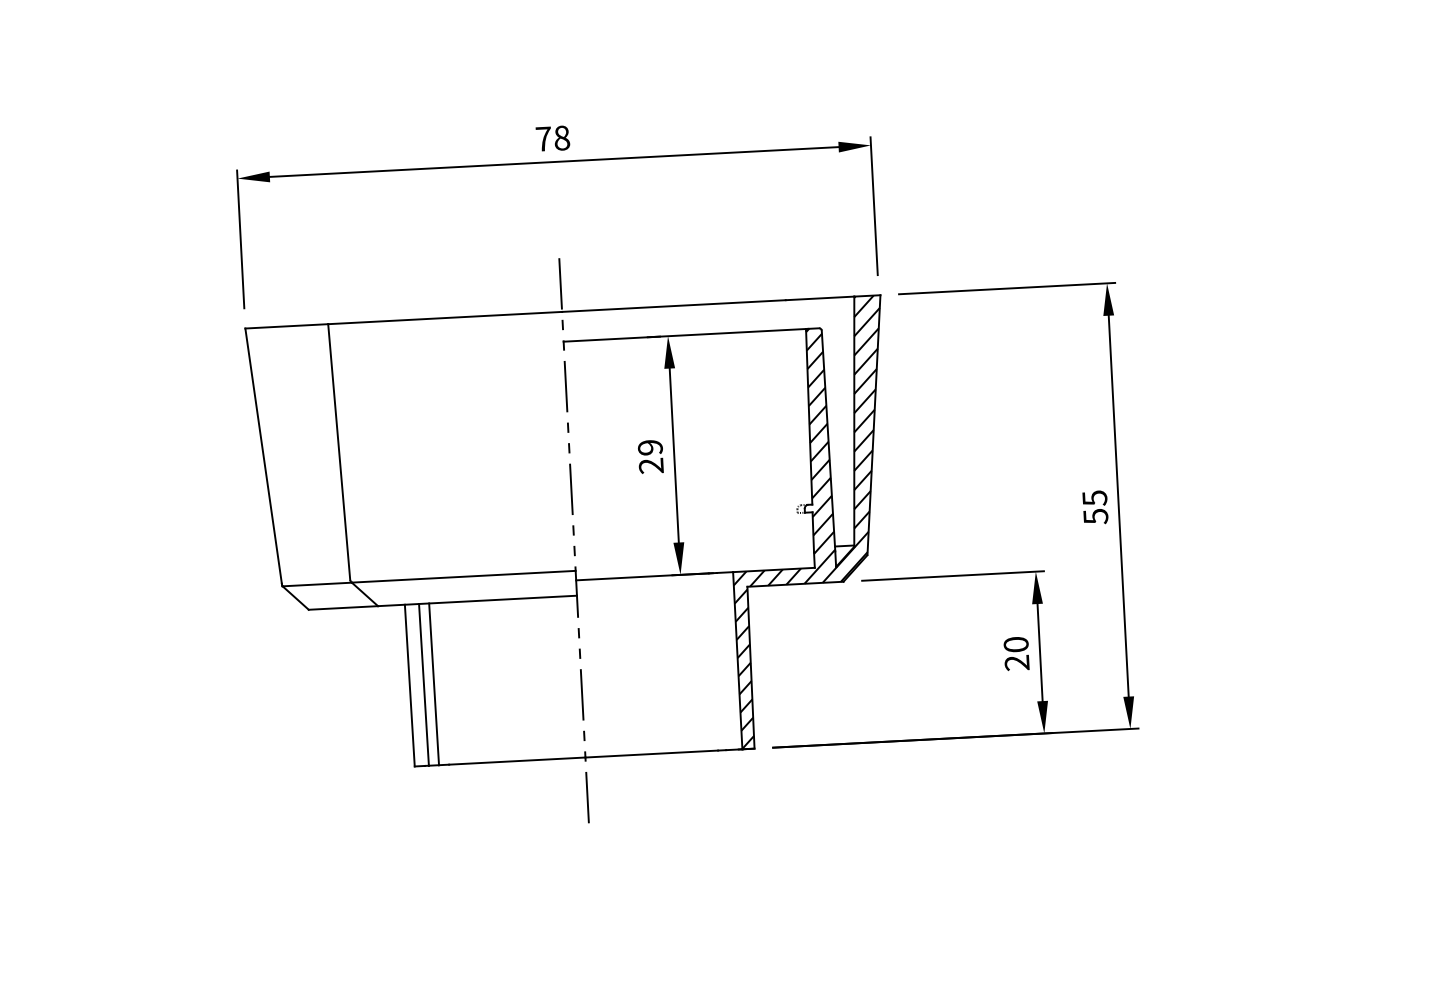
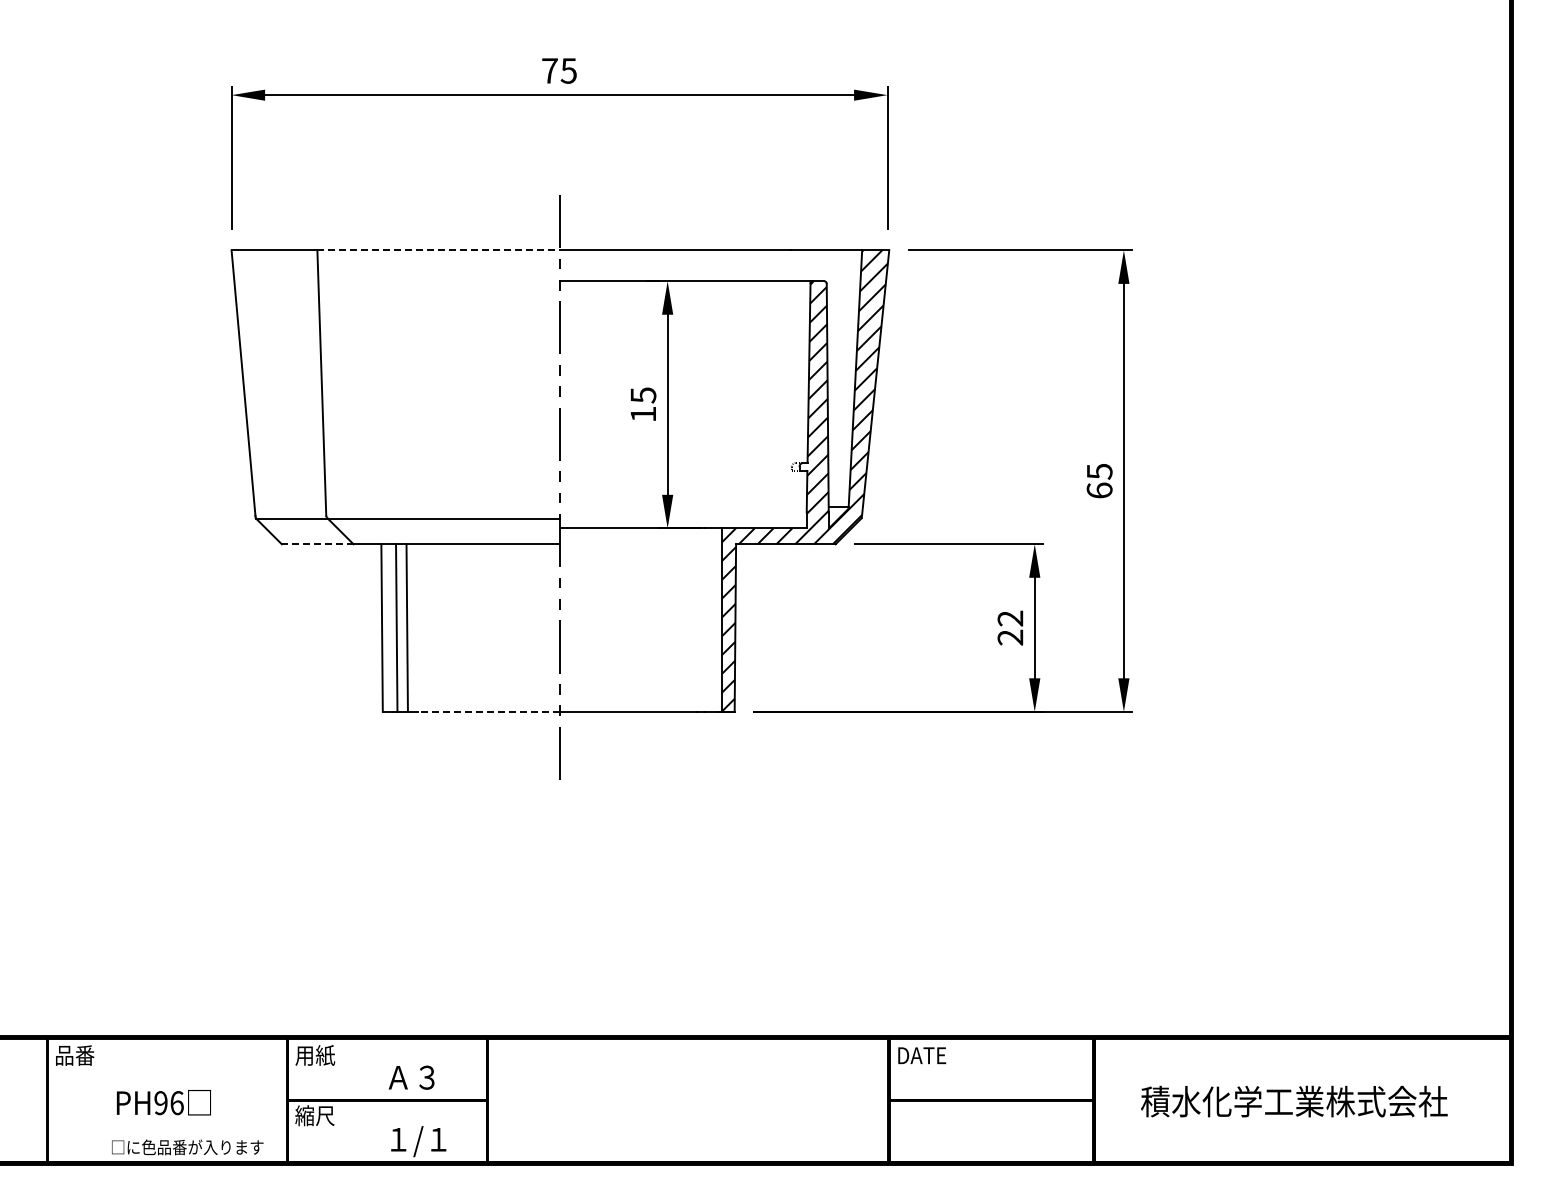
text: (561, 137) -> (568, 70), 78 -> 75
line: (445, 318) -> (438, 250), solid -> dashed
text: (650, 456) -> (643, 404), 29 -> 15
text: (1095, 516) -> (1099, 490), 55 -> 65
line: (343, 608) -> (317, 544), solid -> dashed
text: (1016, 644) -> (1010, 618), 20 -> 22
line: (517, 760) -> (489, 711), solid -> dashed

